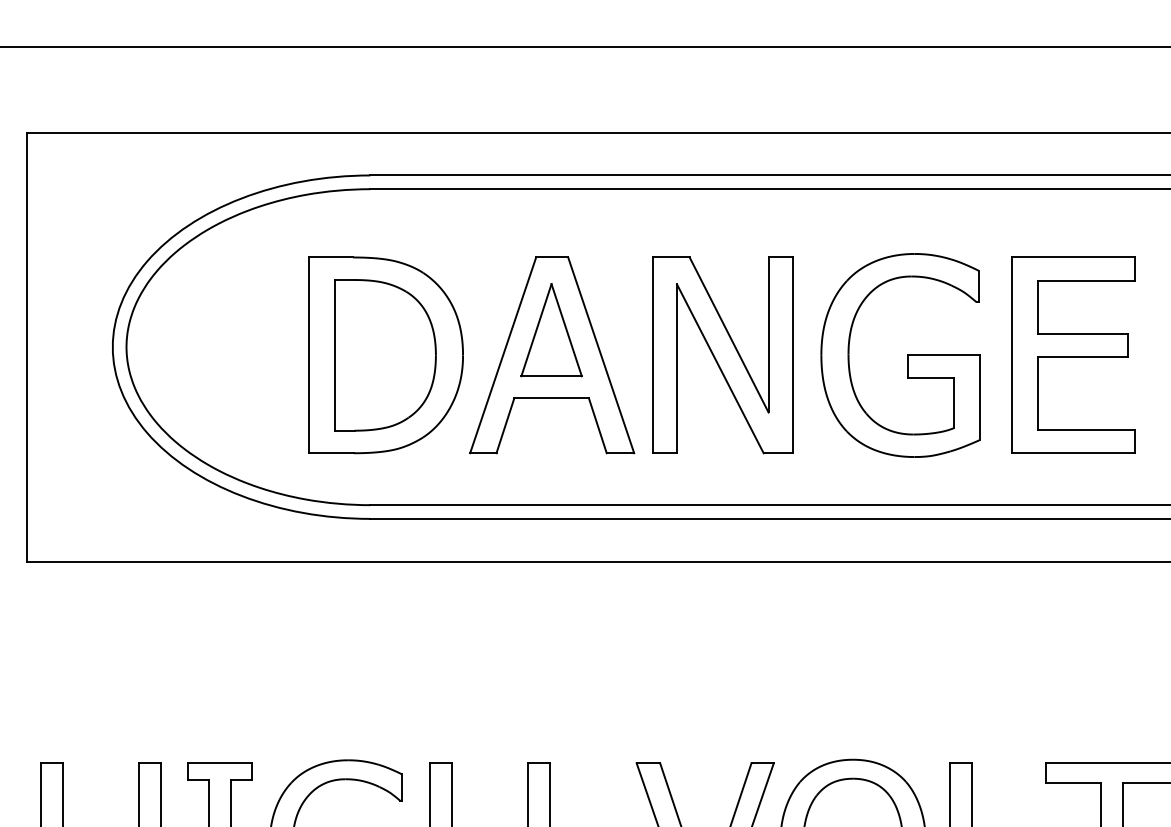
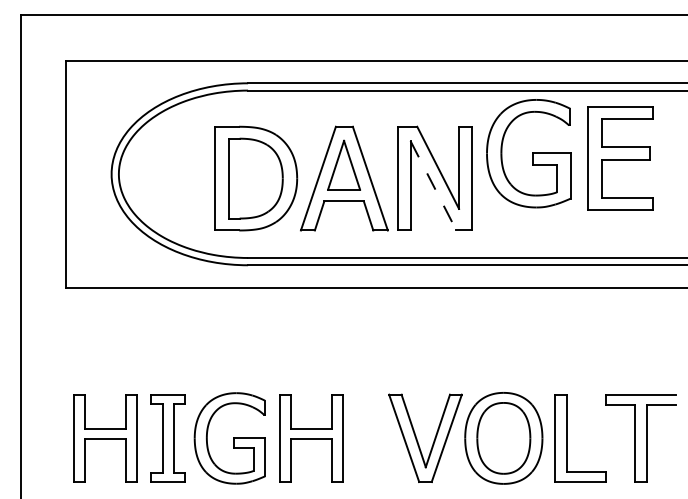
part: (899, 355) -> (528, 153), moved
part: (1073, 355) -> (620, 158), moved
line: (720, 370) -> (433, 186), solid -> dashed

